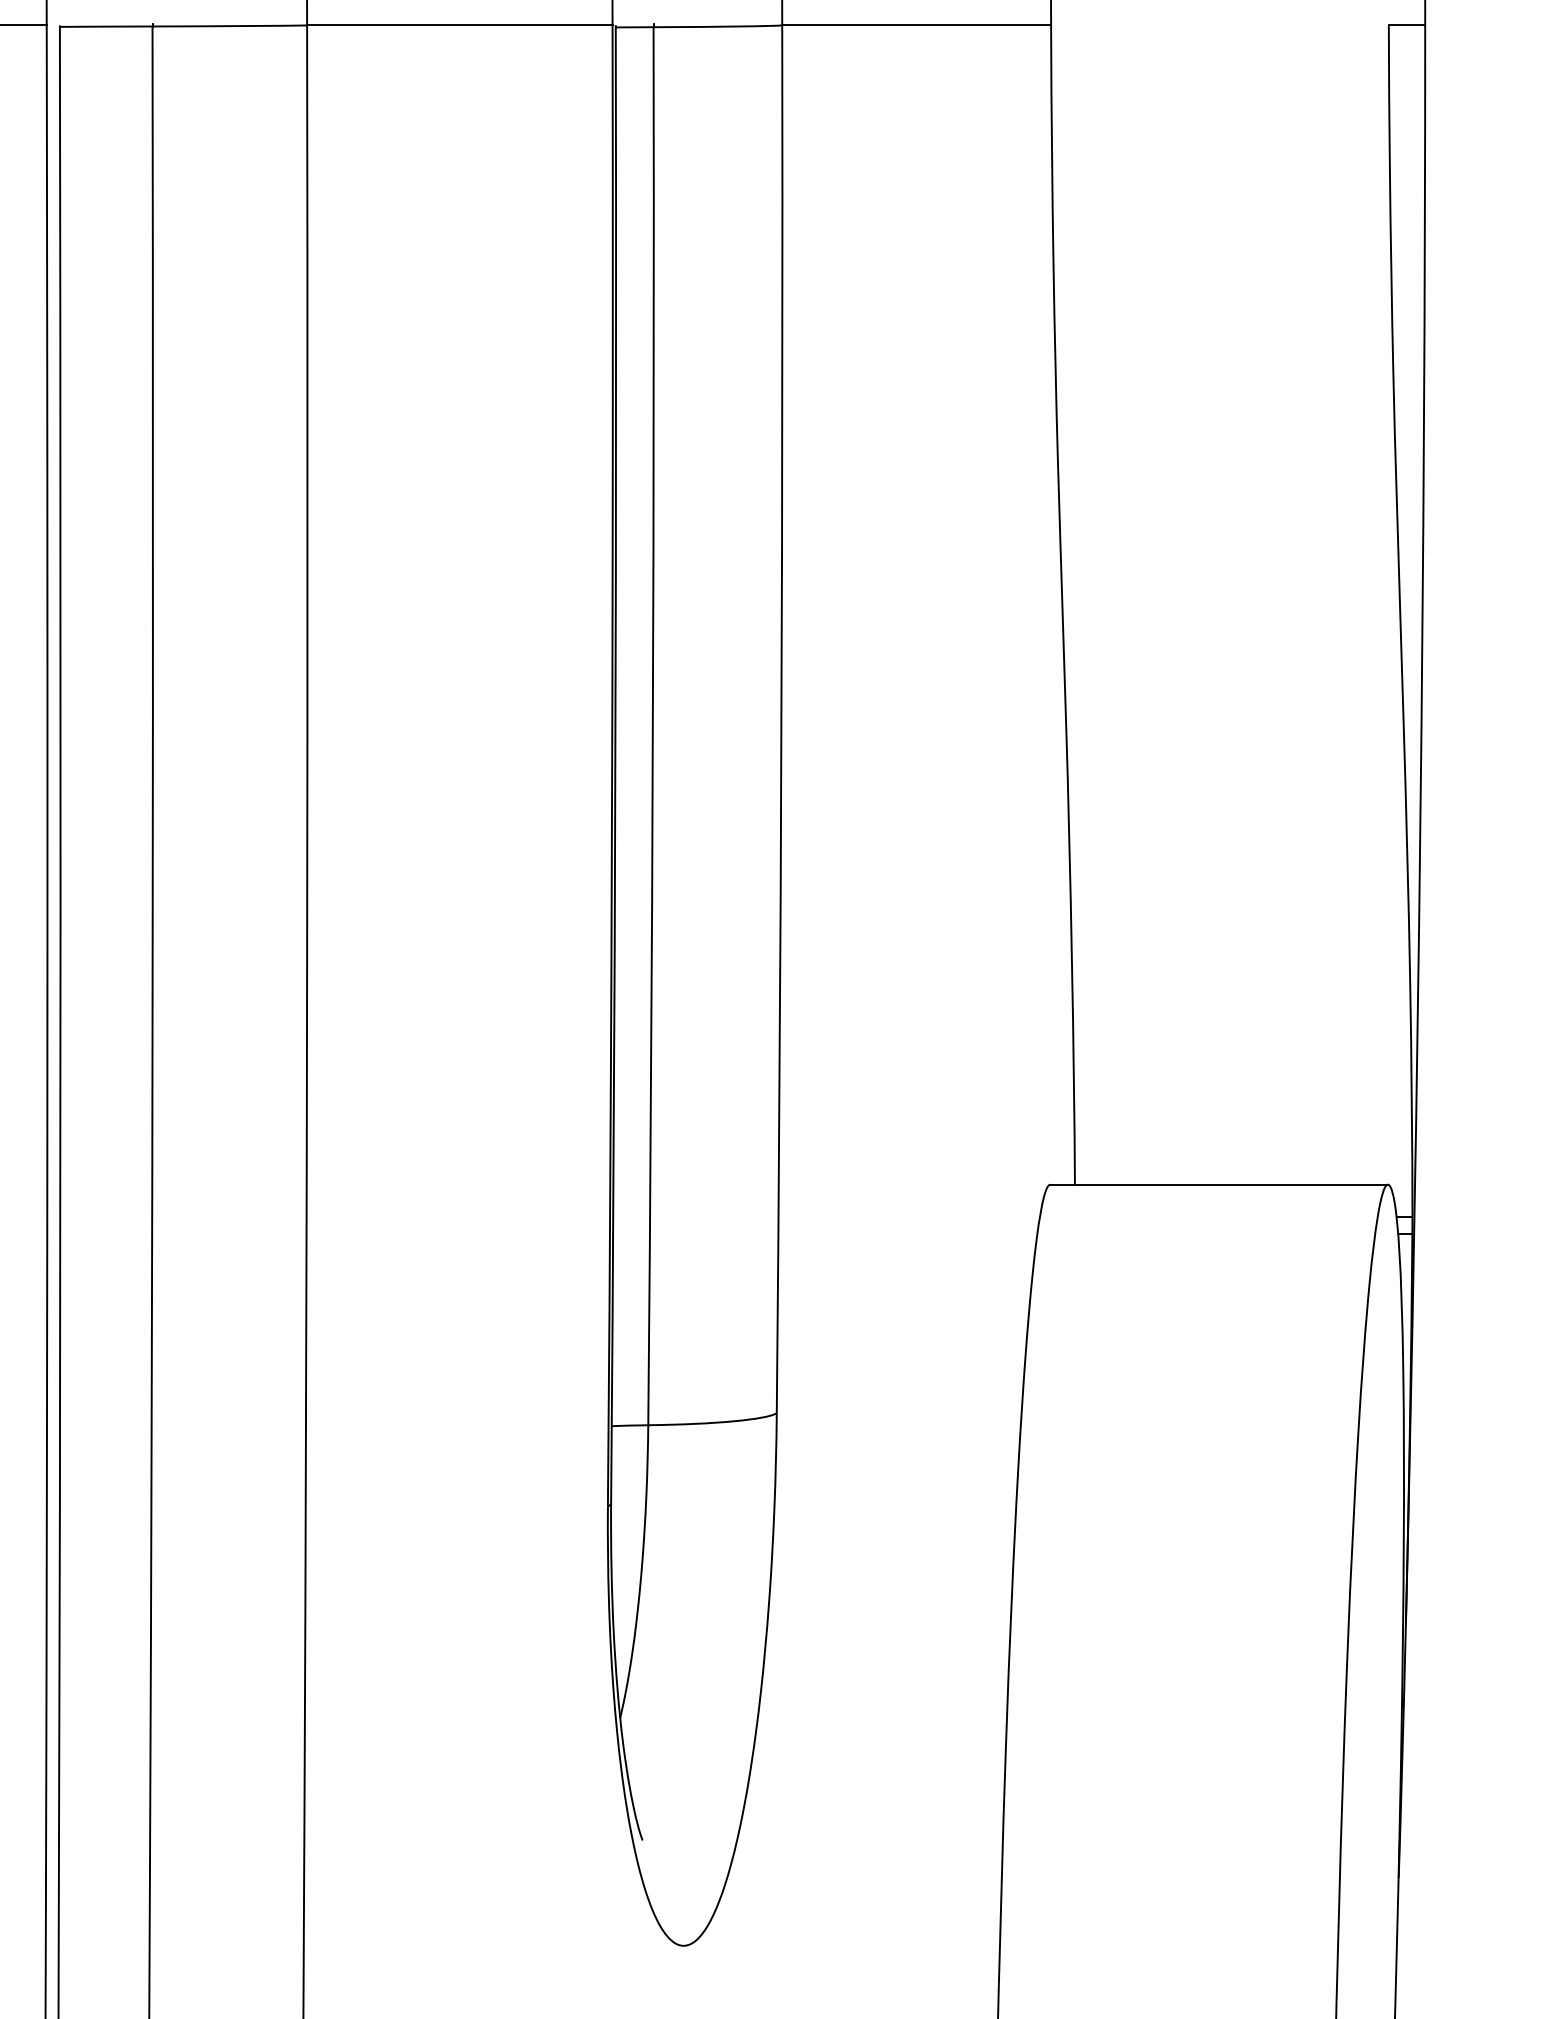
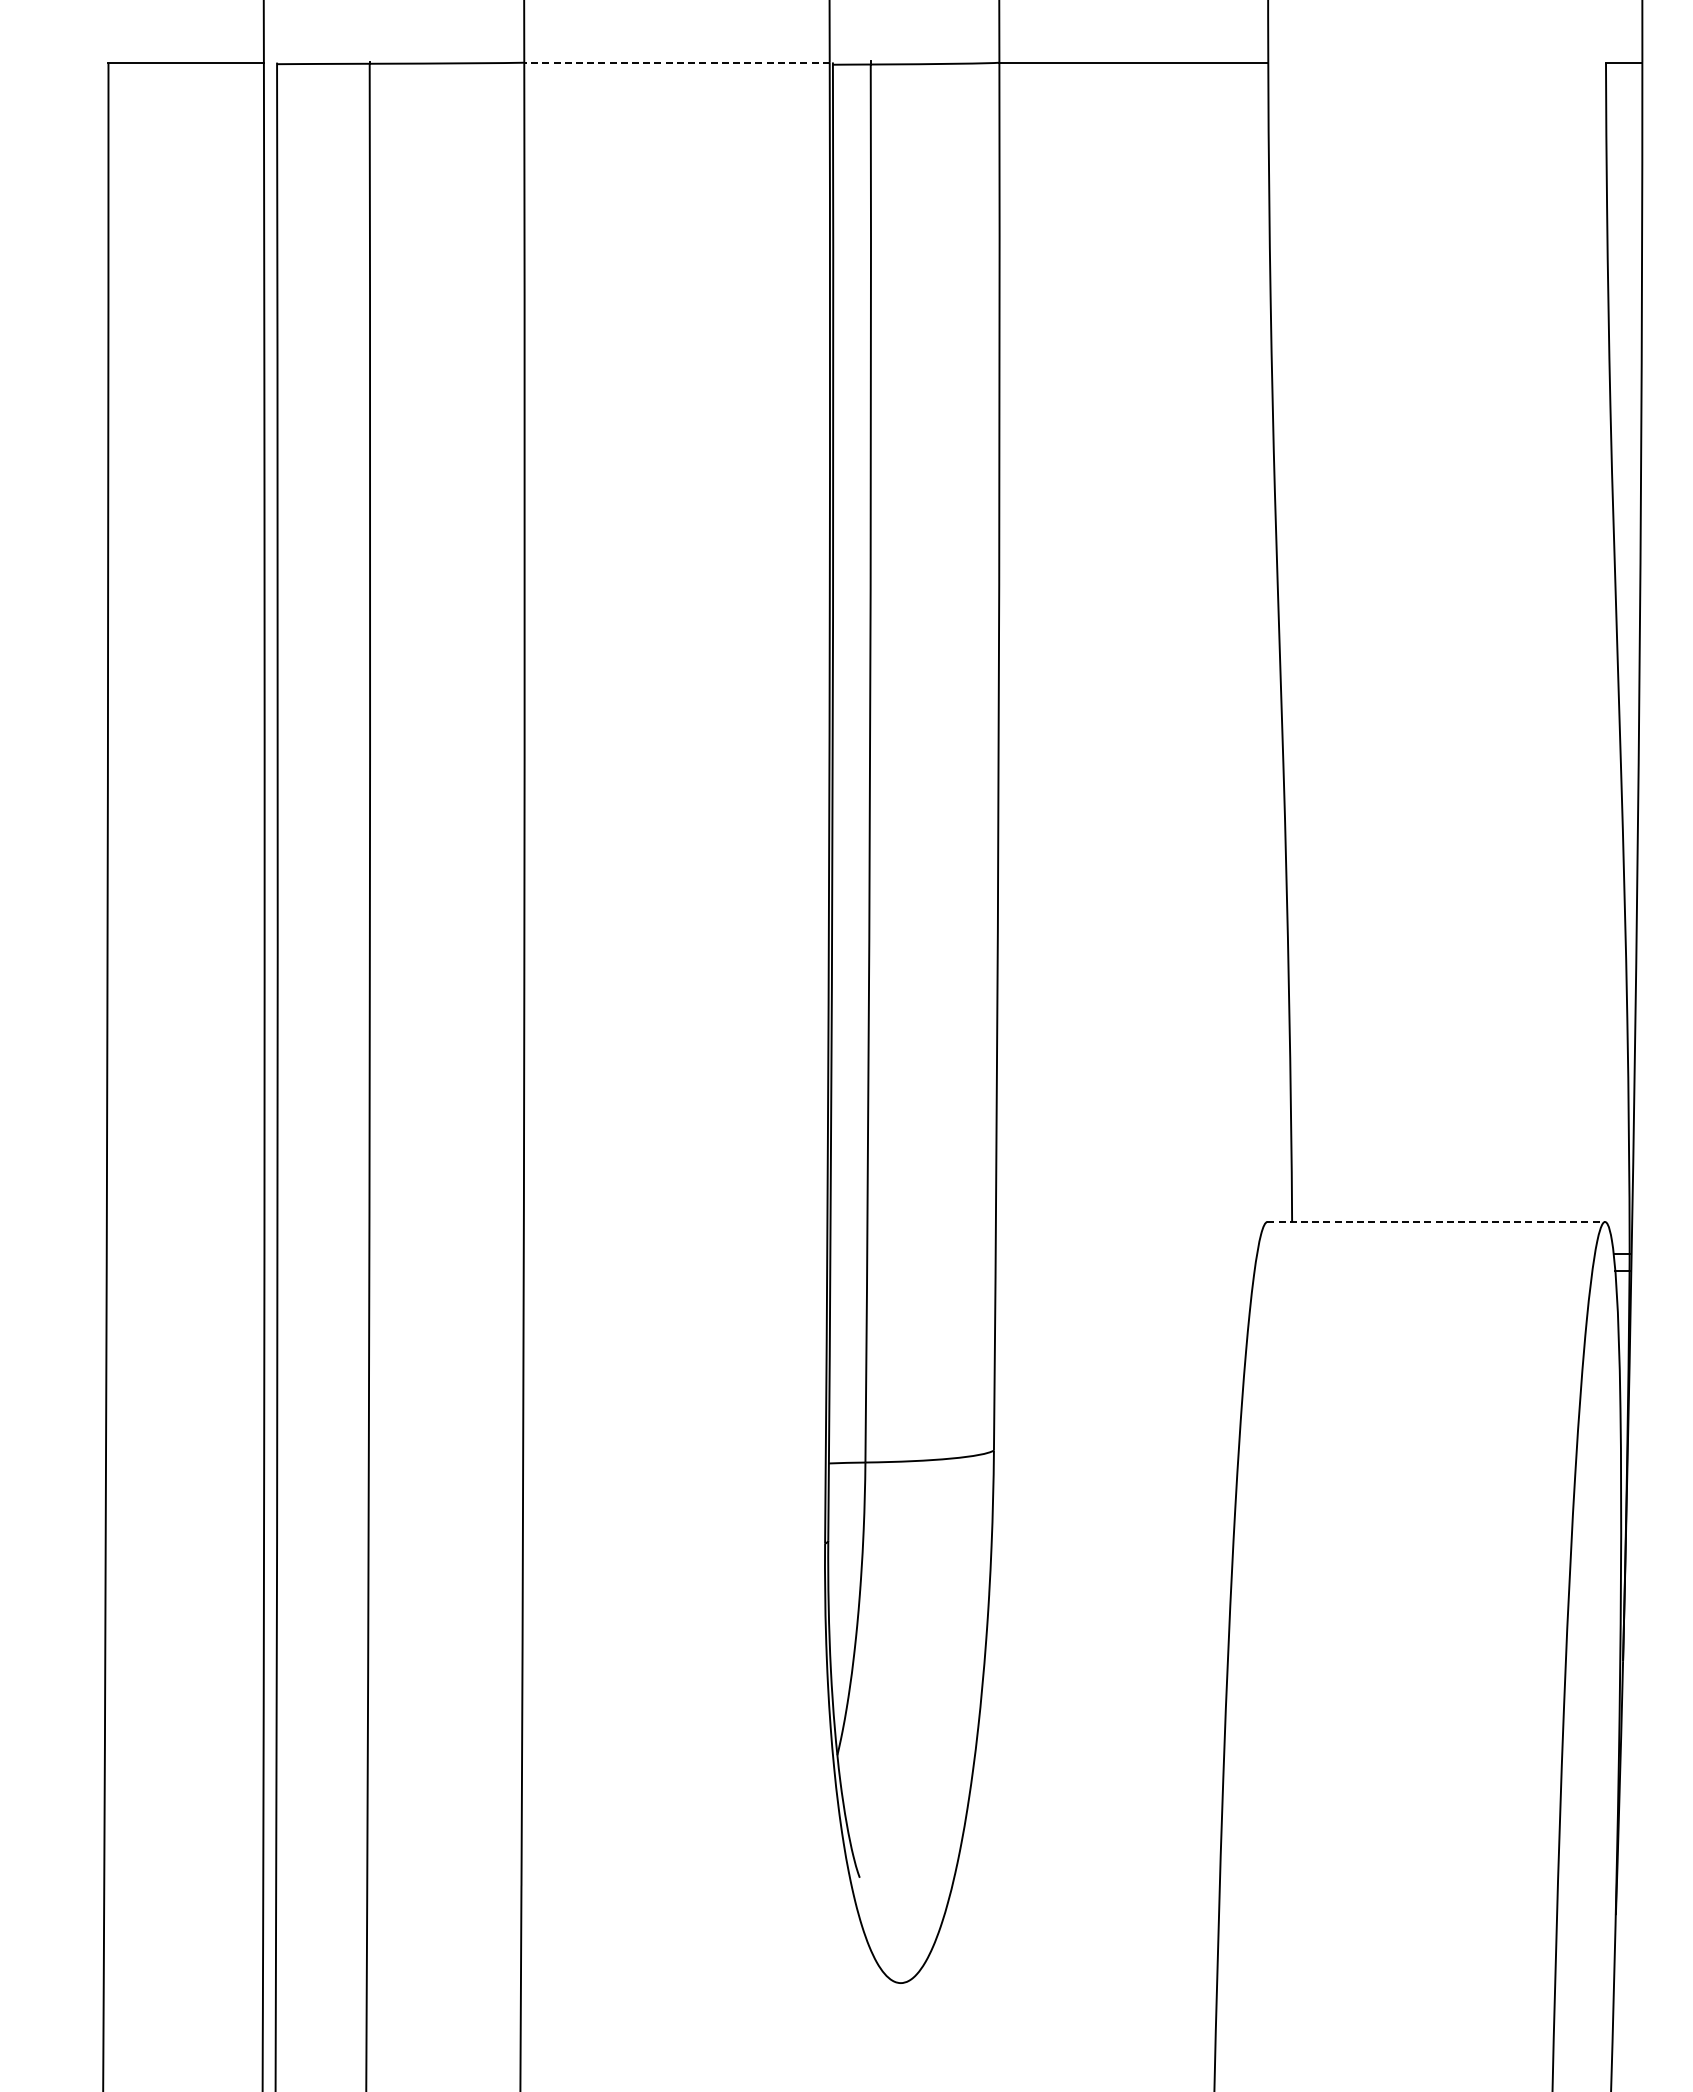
line: (460, 25) -> (677, 62), solid -> dashed
line: (1219, 1185) -> (1436, 1222), solid -> dashed

